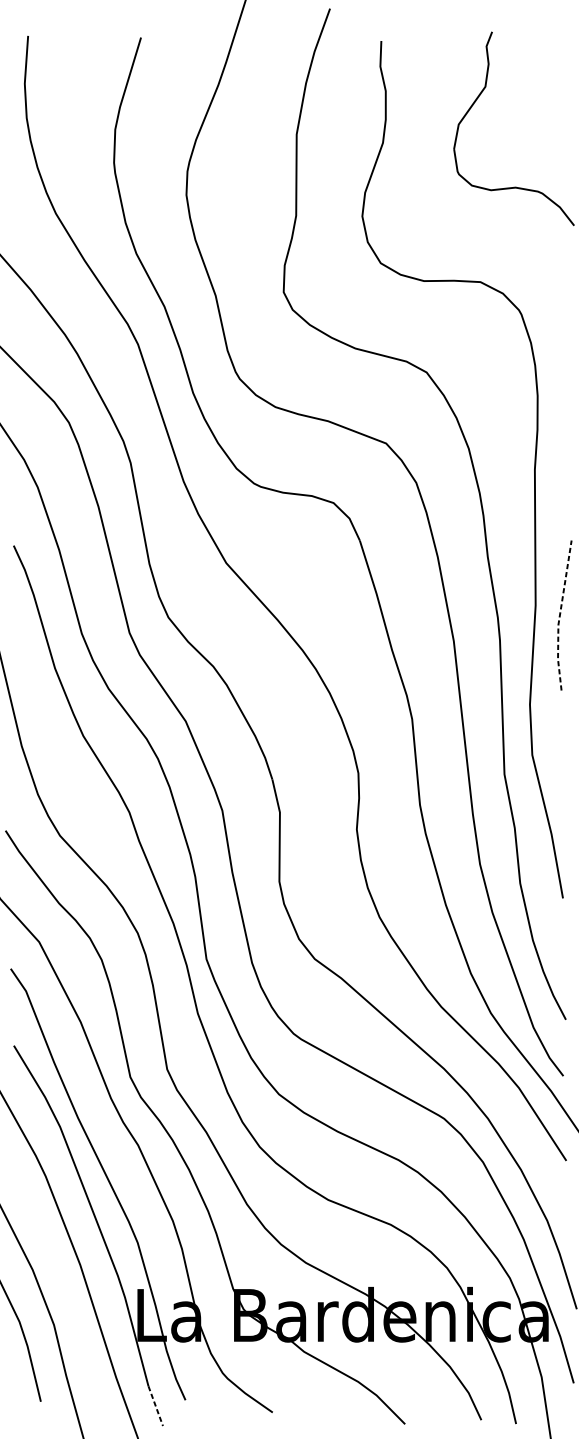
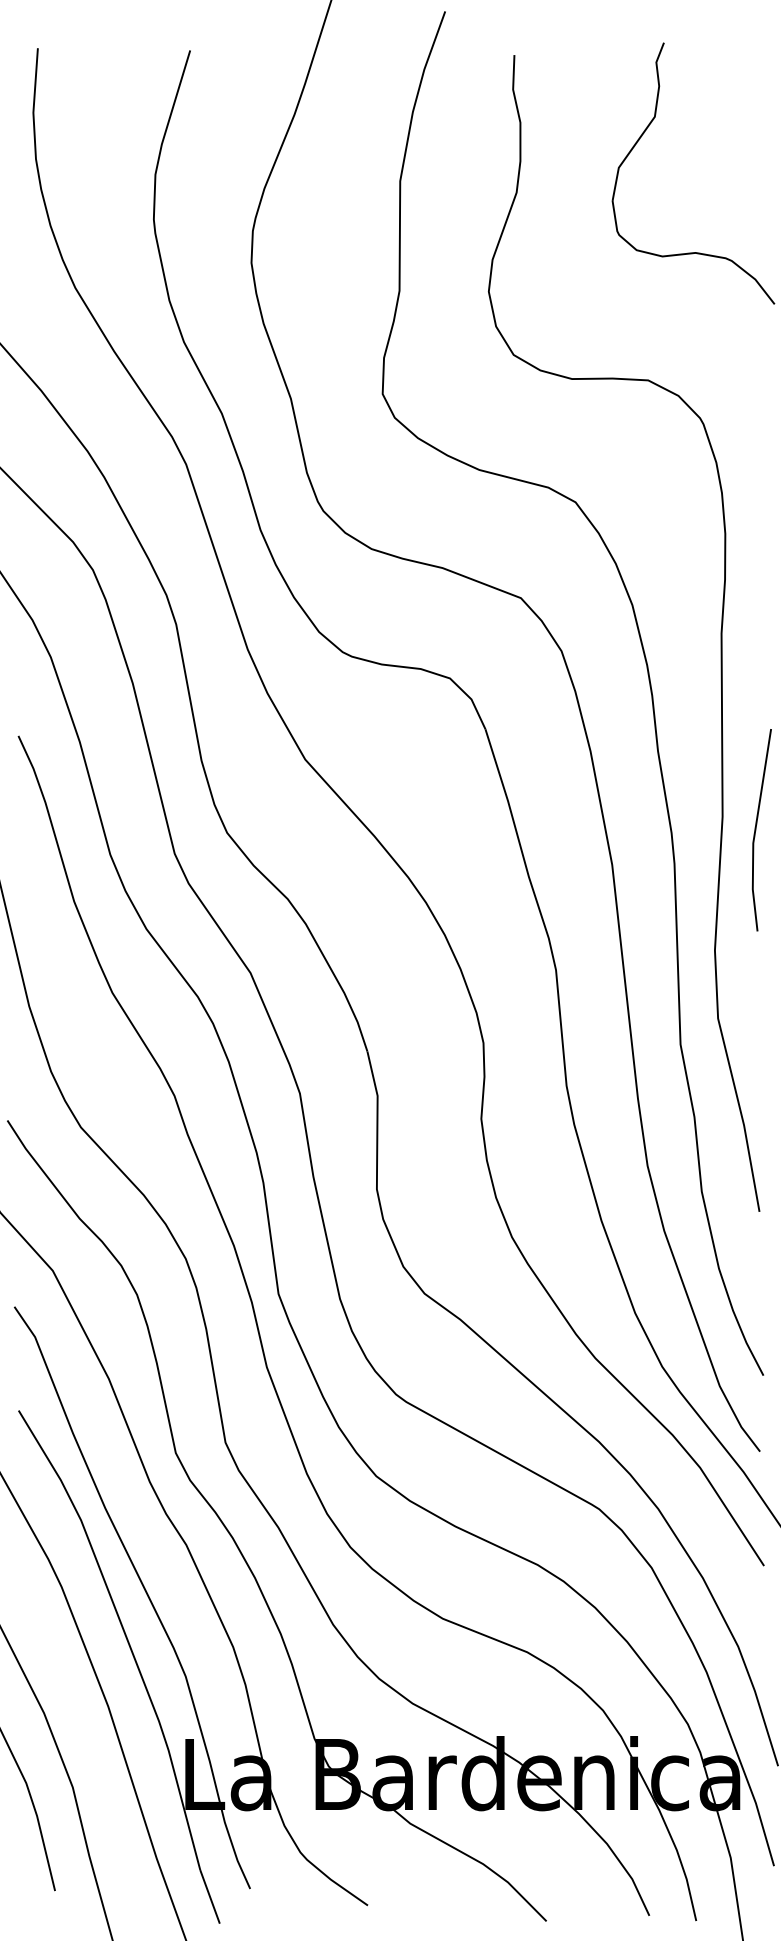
line: (560, 616) -> (755, 831), dashed -> solid
line: (156, 1405) -> (210, 1896), dashed -> solid

